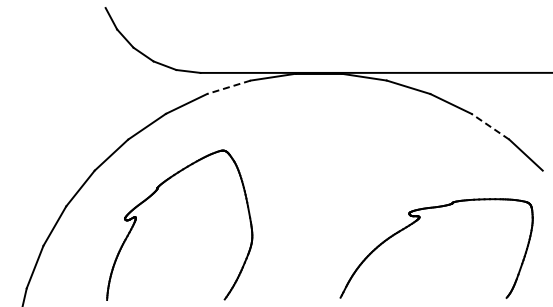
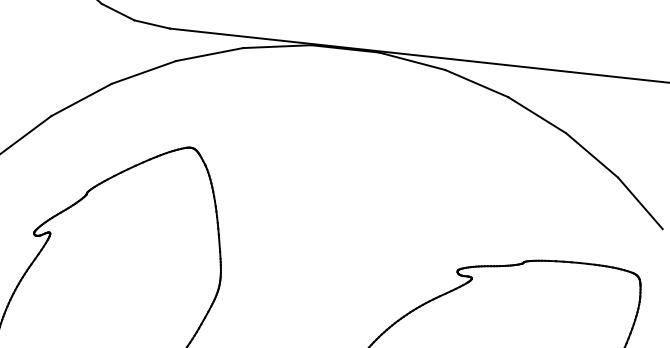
line: (228, 87) -> (209, 54), dashed -> solid
line: (490, 126) -> (592, 155), dashed -> solid

